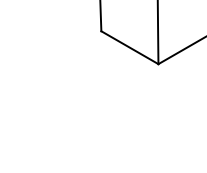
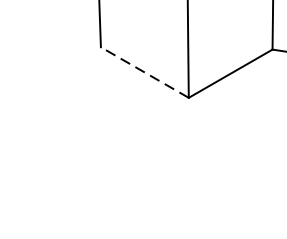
line: (129, 47) -> (144, 72), solid -> dashed

